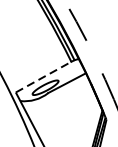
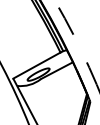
line: (43, 77) -> (36, 65), dashed -> solid

